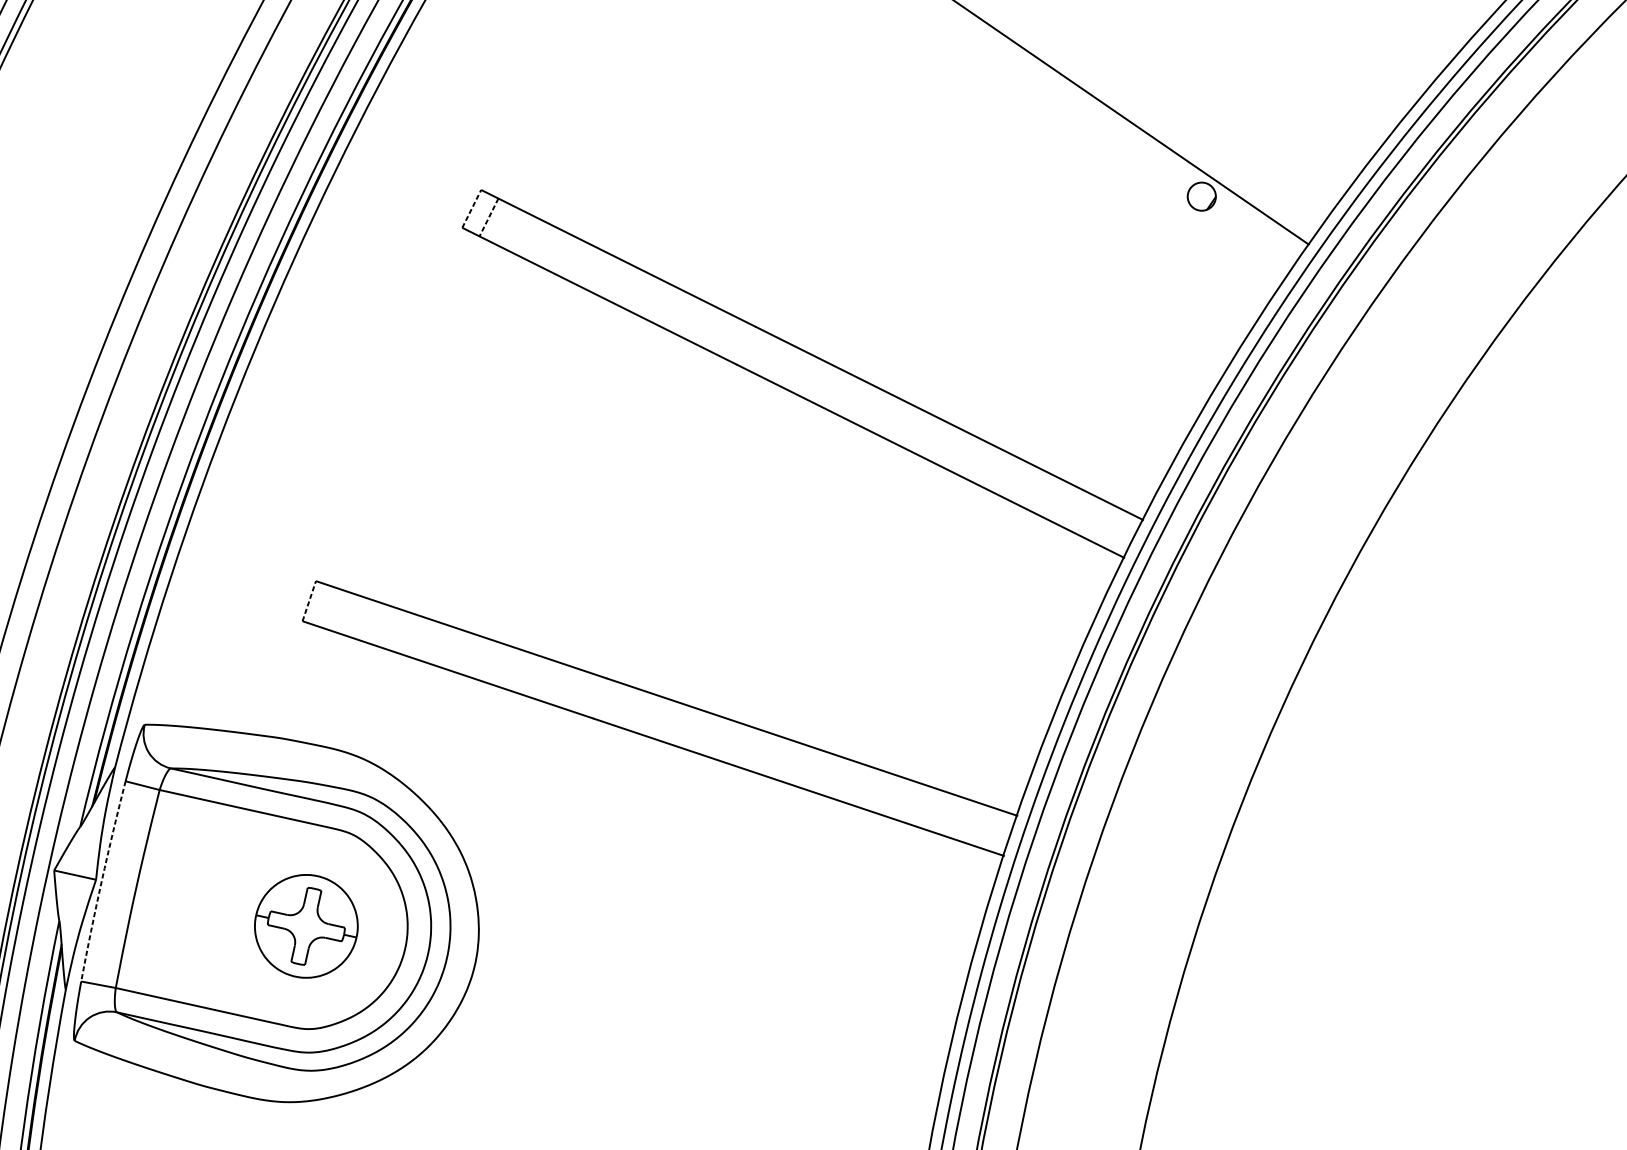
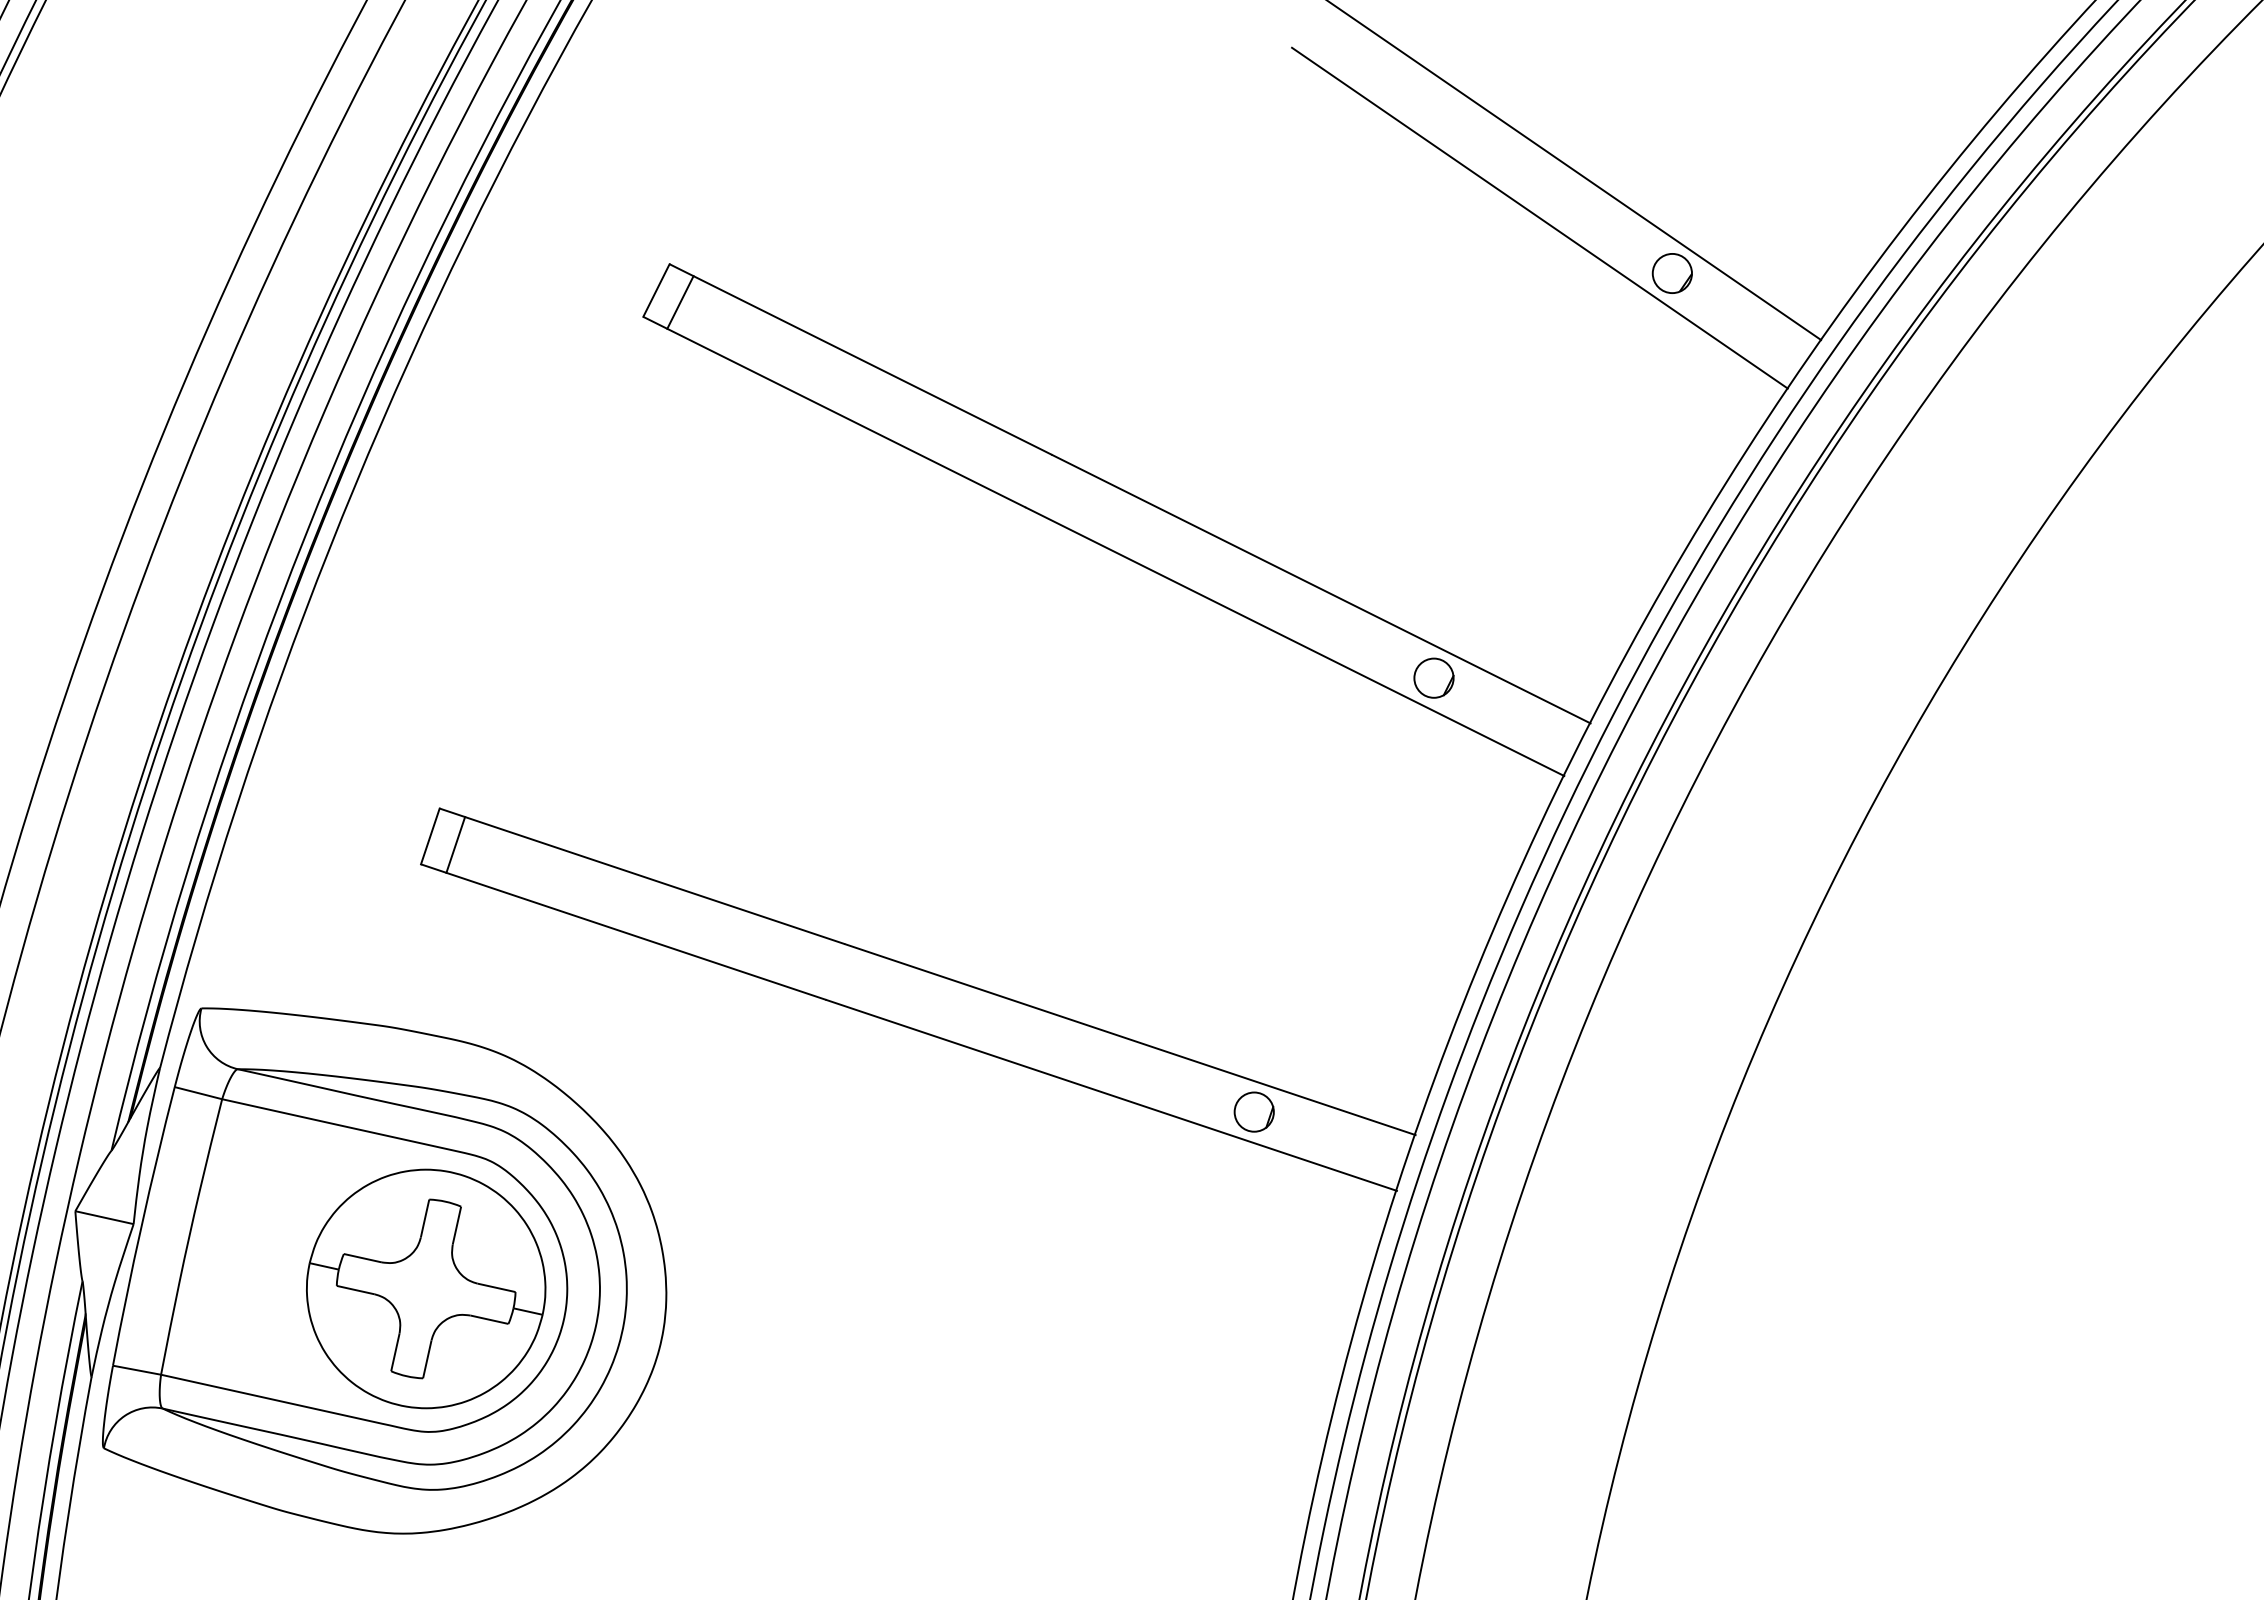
line: (1106, 156) -> (1539, 217), added
line: (471, 208) -> (656, 290), dashed -> solid
line: (489, 217) -> (680, 302), dashed -> solid
part: (1030, 486) -> (1433, 677), added
line: (309, 600) -> (430, 835), dashed -> solid
line: (327, 606) -> (455, 844), added
part: (900, 798) -> (1253, 1111), added
arc: (101, 880) -> (141, 1225), dashed -> solid
part: (306, 926) -> (426, 1288), size x1.67

